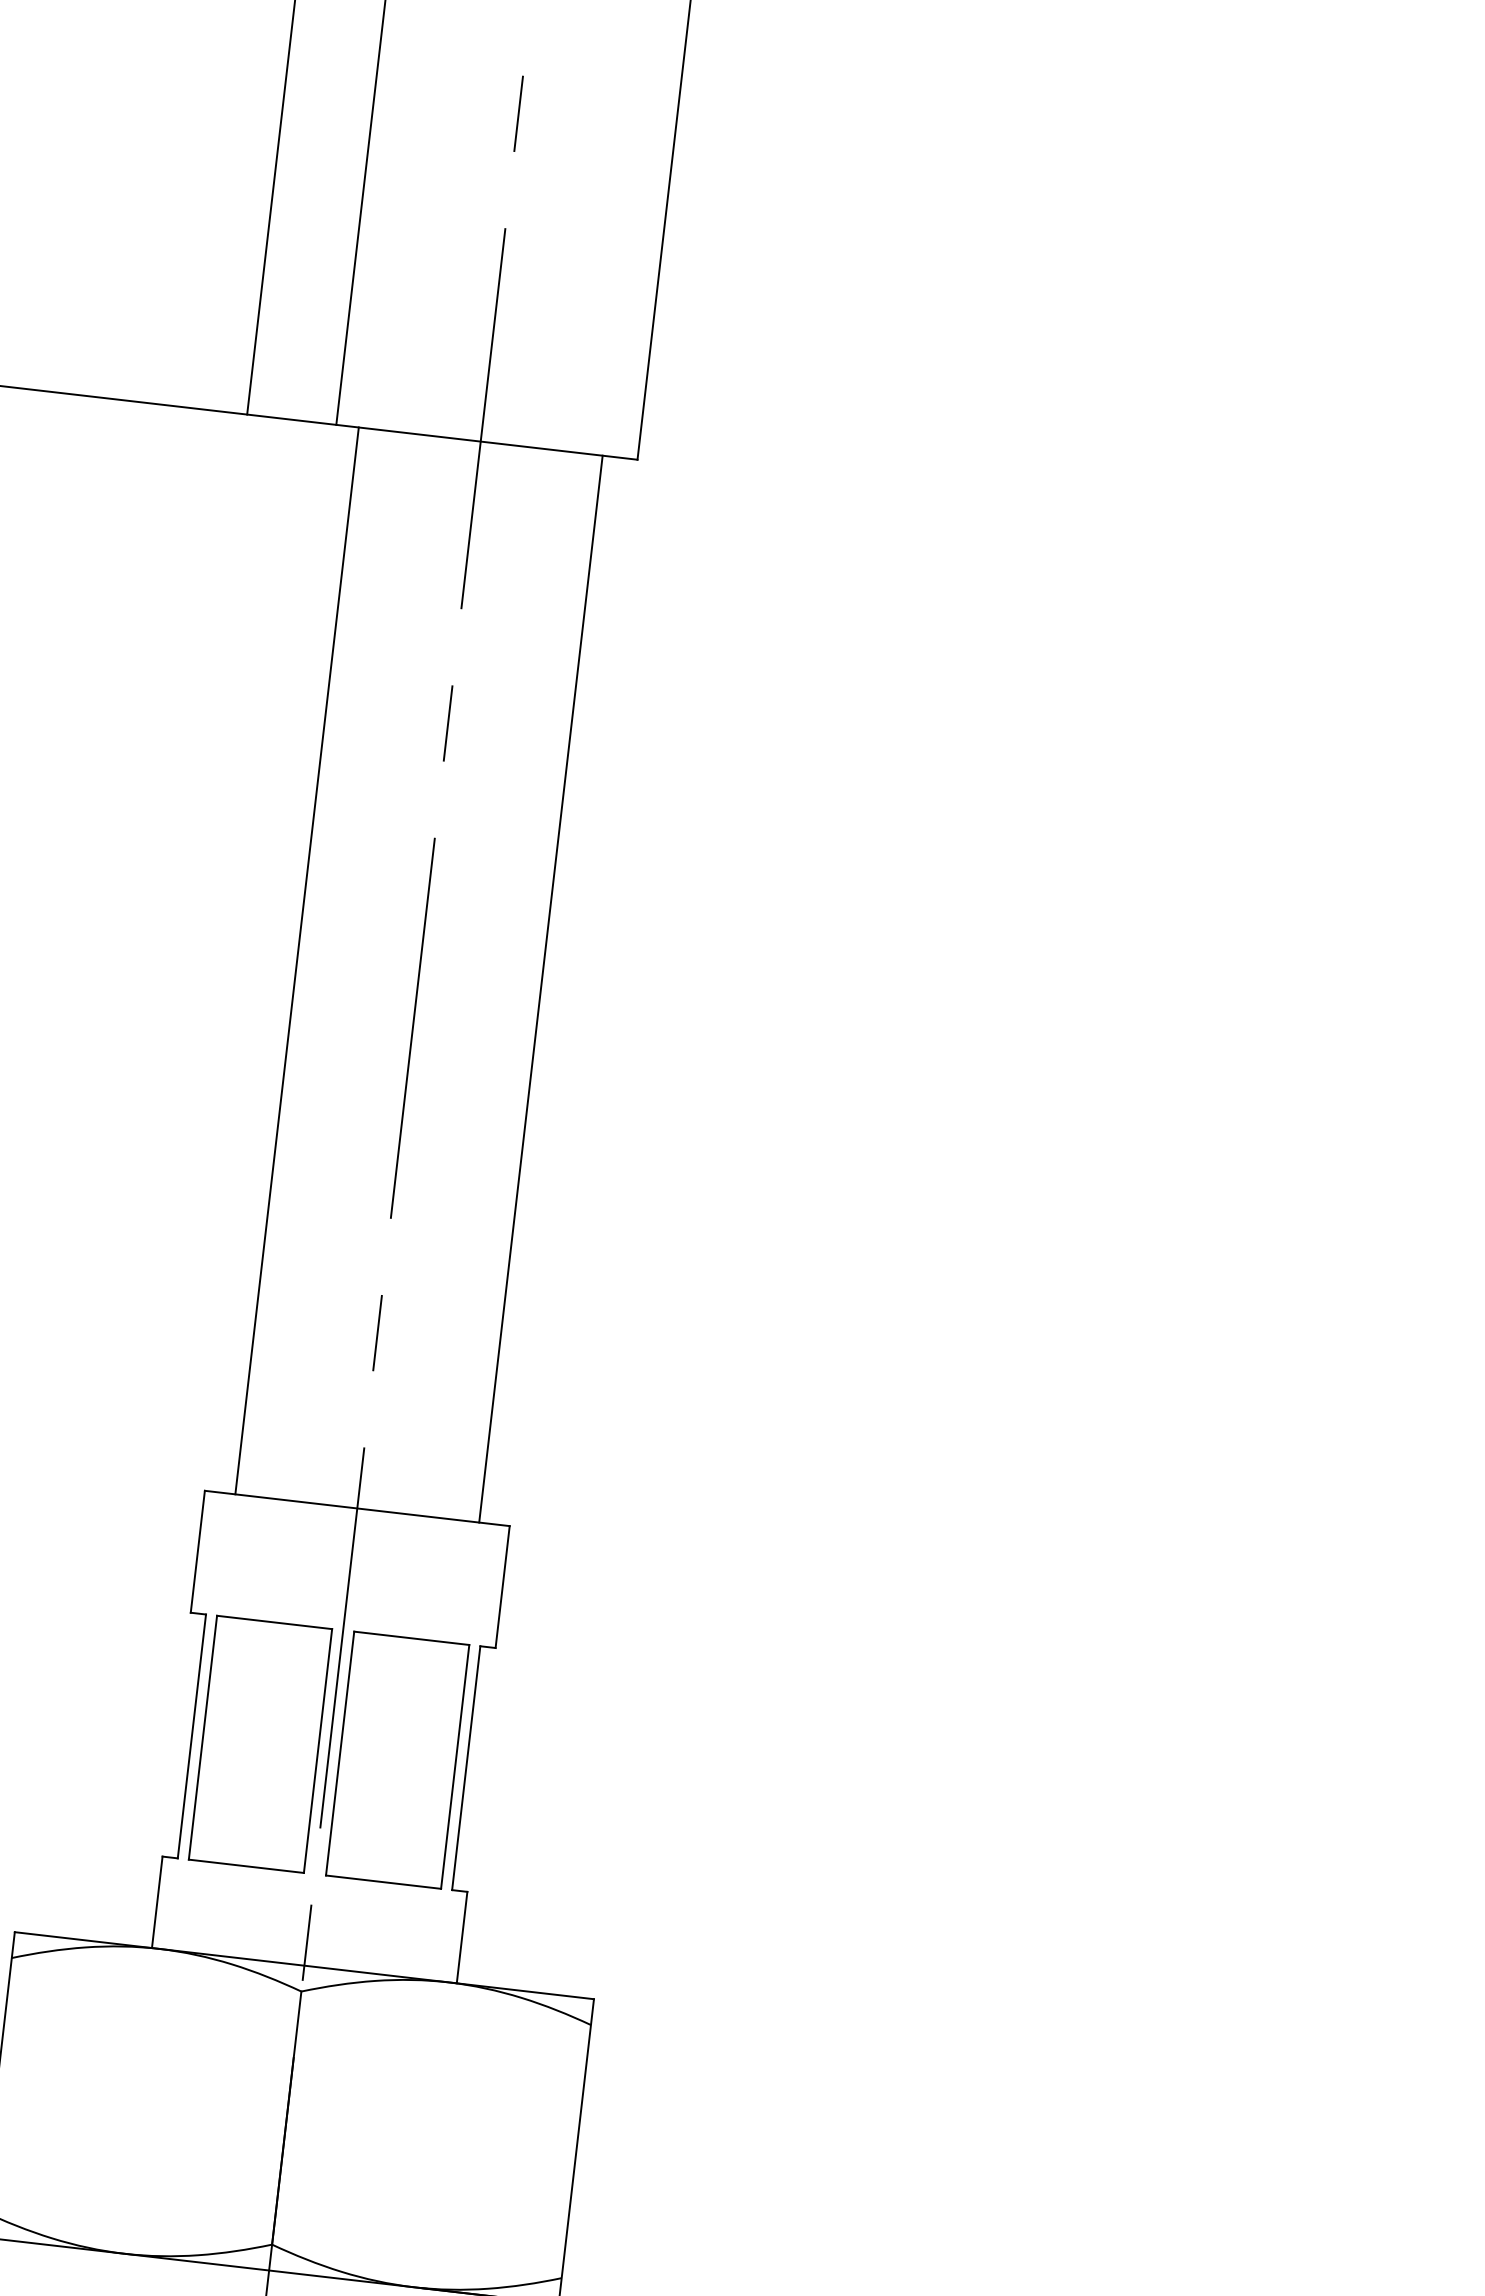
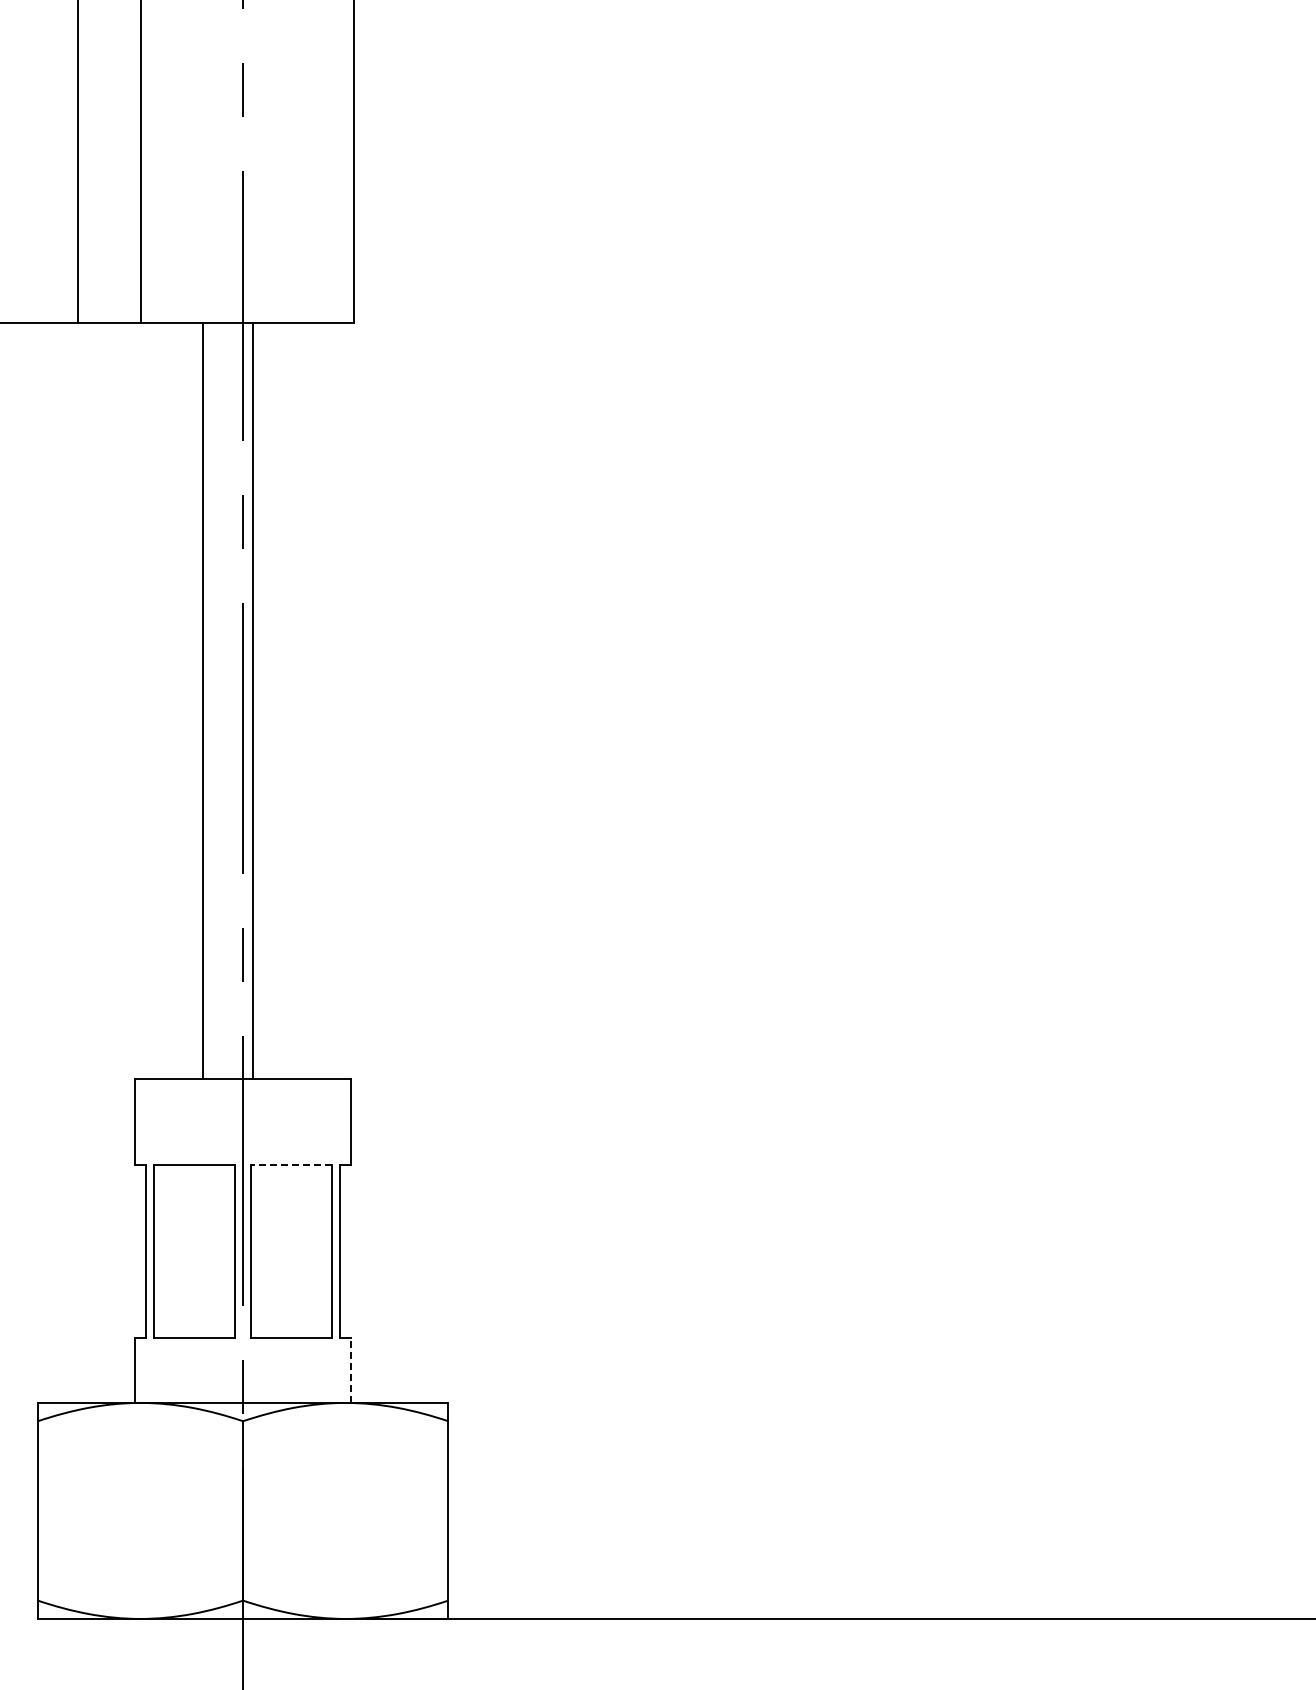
line: (296, 960) -> (202, 700), moved
line: (540, 988) -> (252, 700), moved
line: (411, 1638) -> (291, 1165), solid -> dashed
line: (462, 1937) -> (351, 1370), solid -> dashed

